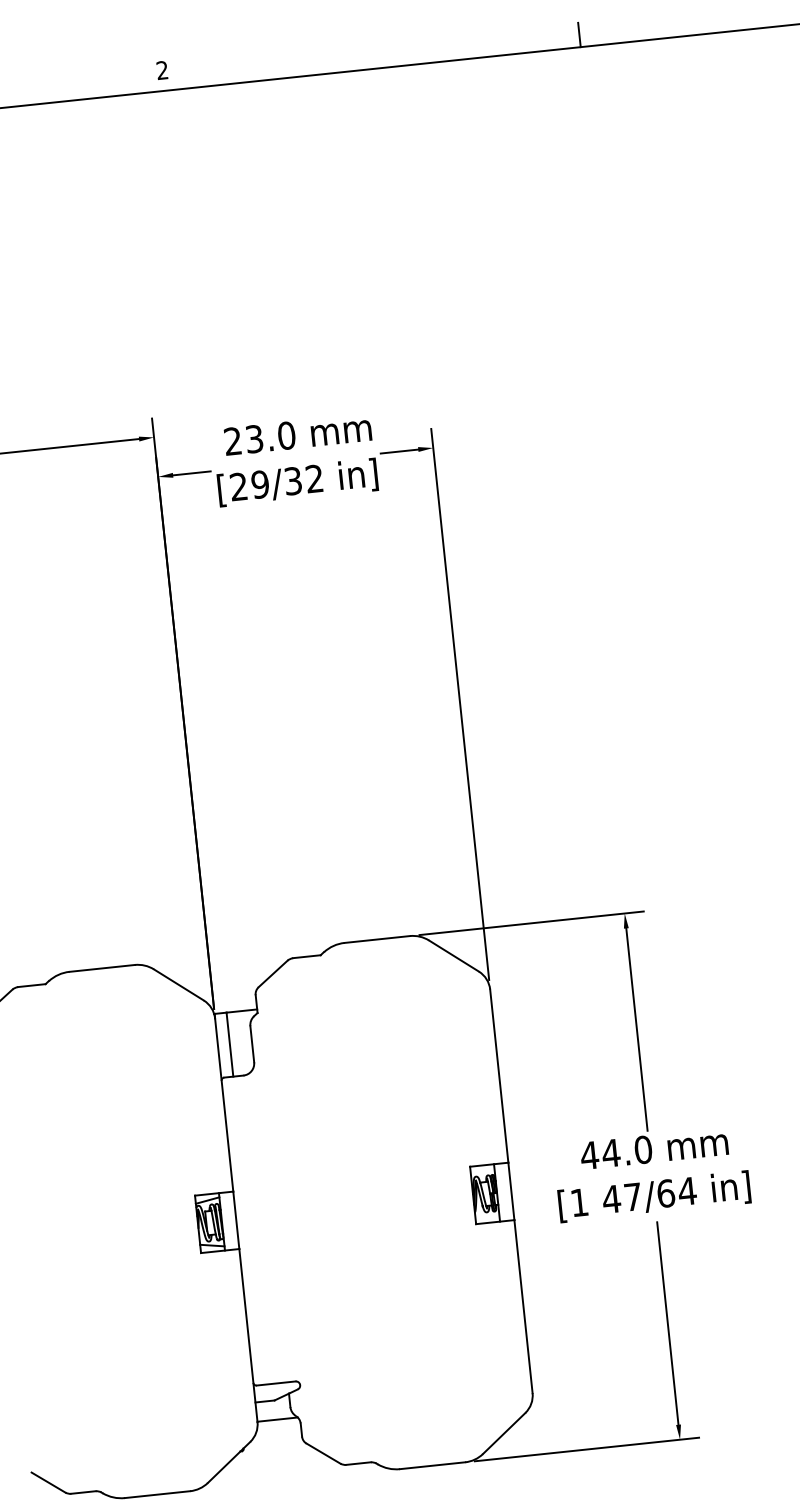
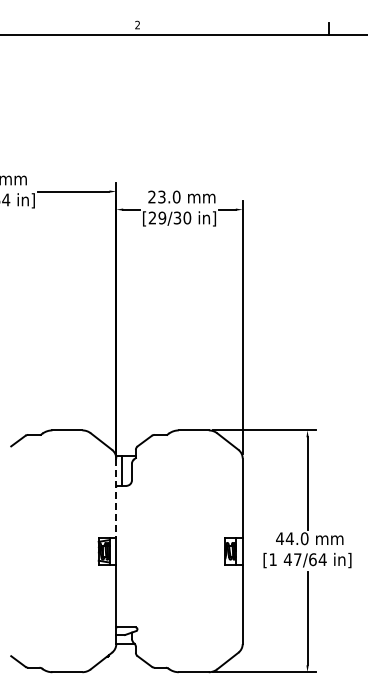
text: (314, 477) -> (187, 217), [29/32 -> [29/30
line: (224, 1105) -> (116, 498), solid -> dashed

